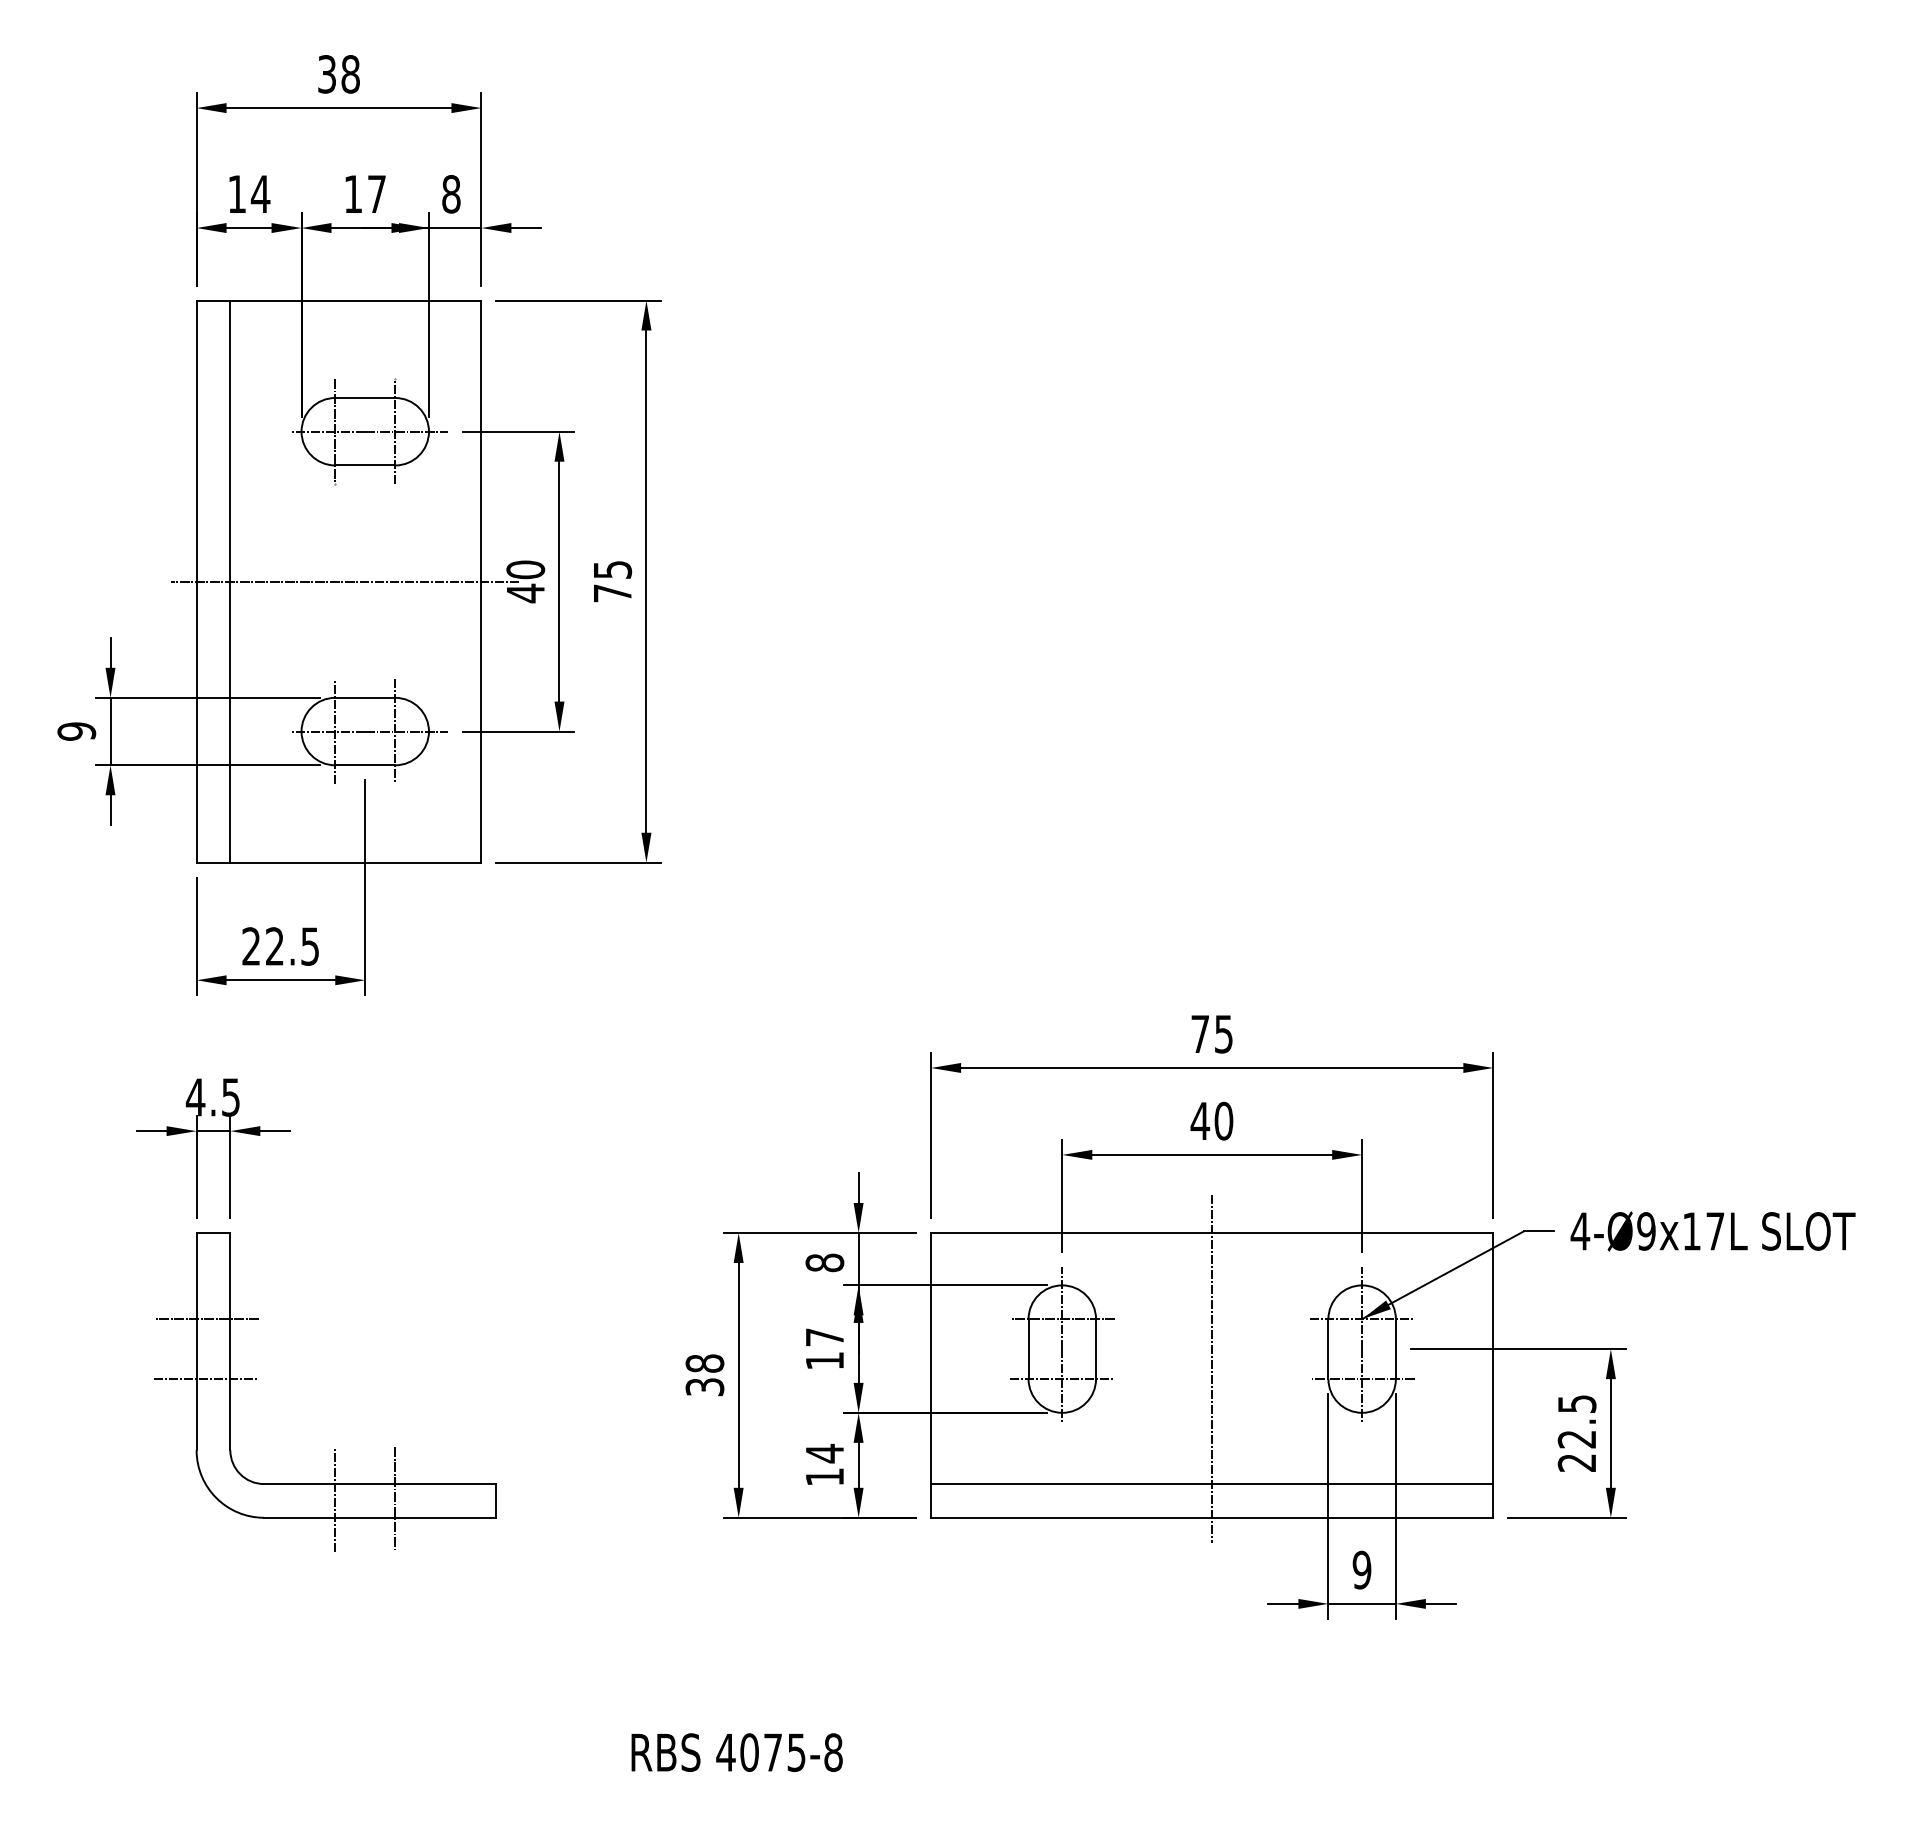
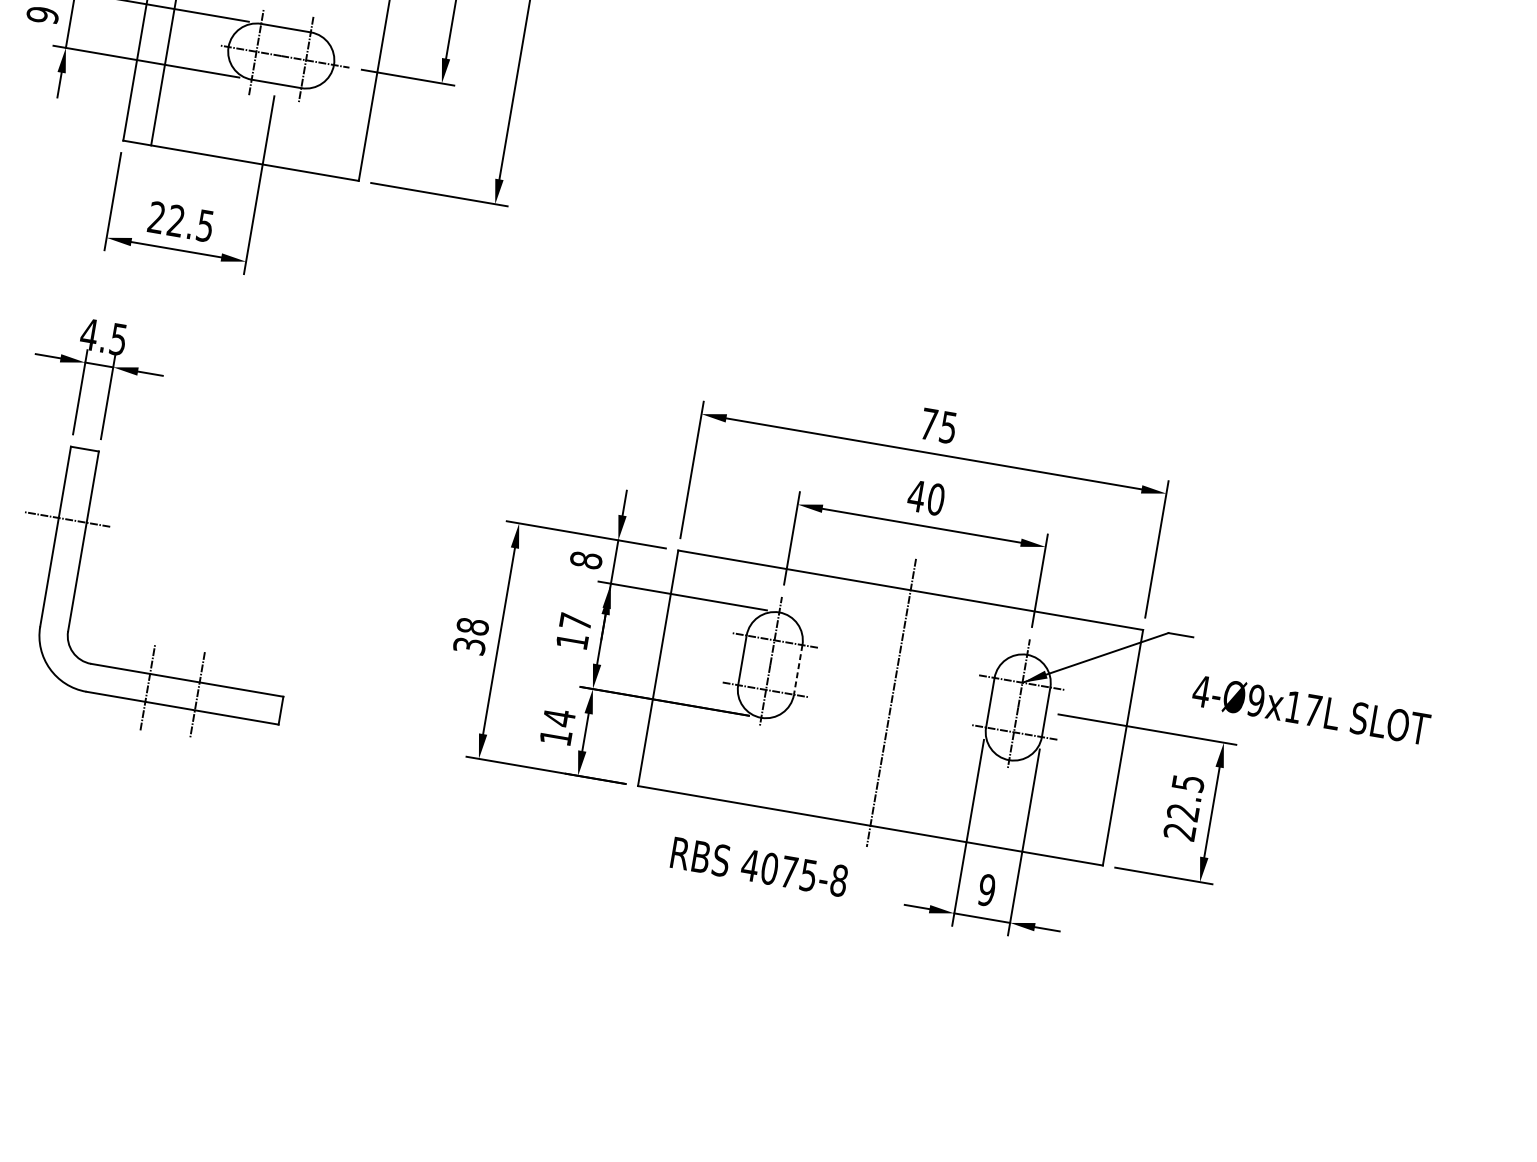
text: (1712, 1231) -> (1310, 710), moved
line: (1096, 1349) -> (798, 670), solid -> dashed
line: (205, 1379) -> (57, 569), removed
line: (1212, 1484) -> (875, 798), removed
text: (736, 1752) -> (758, 866), moved

